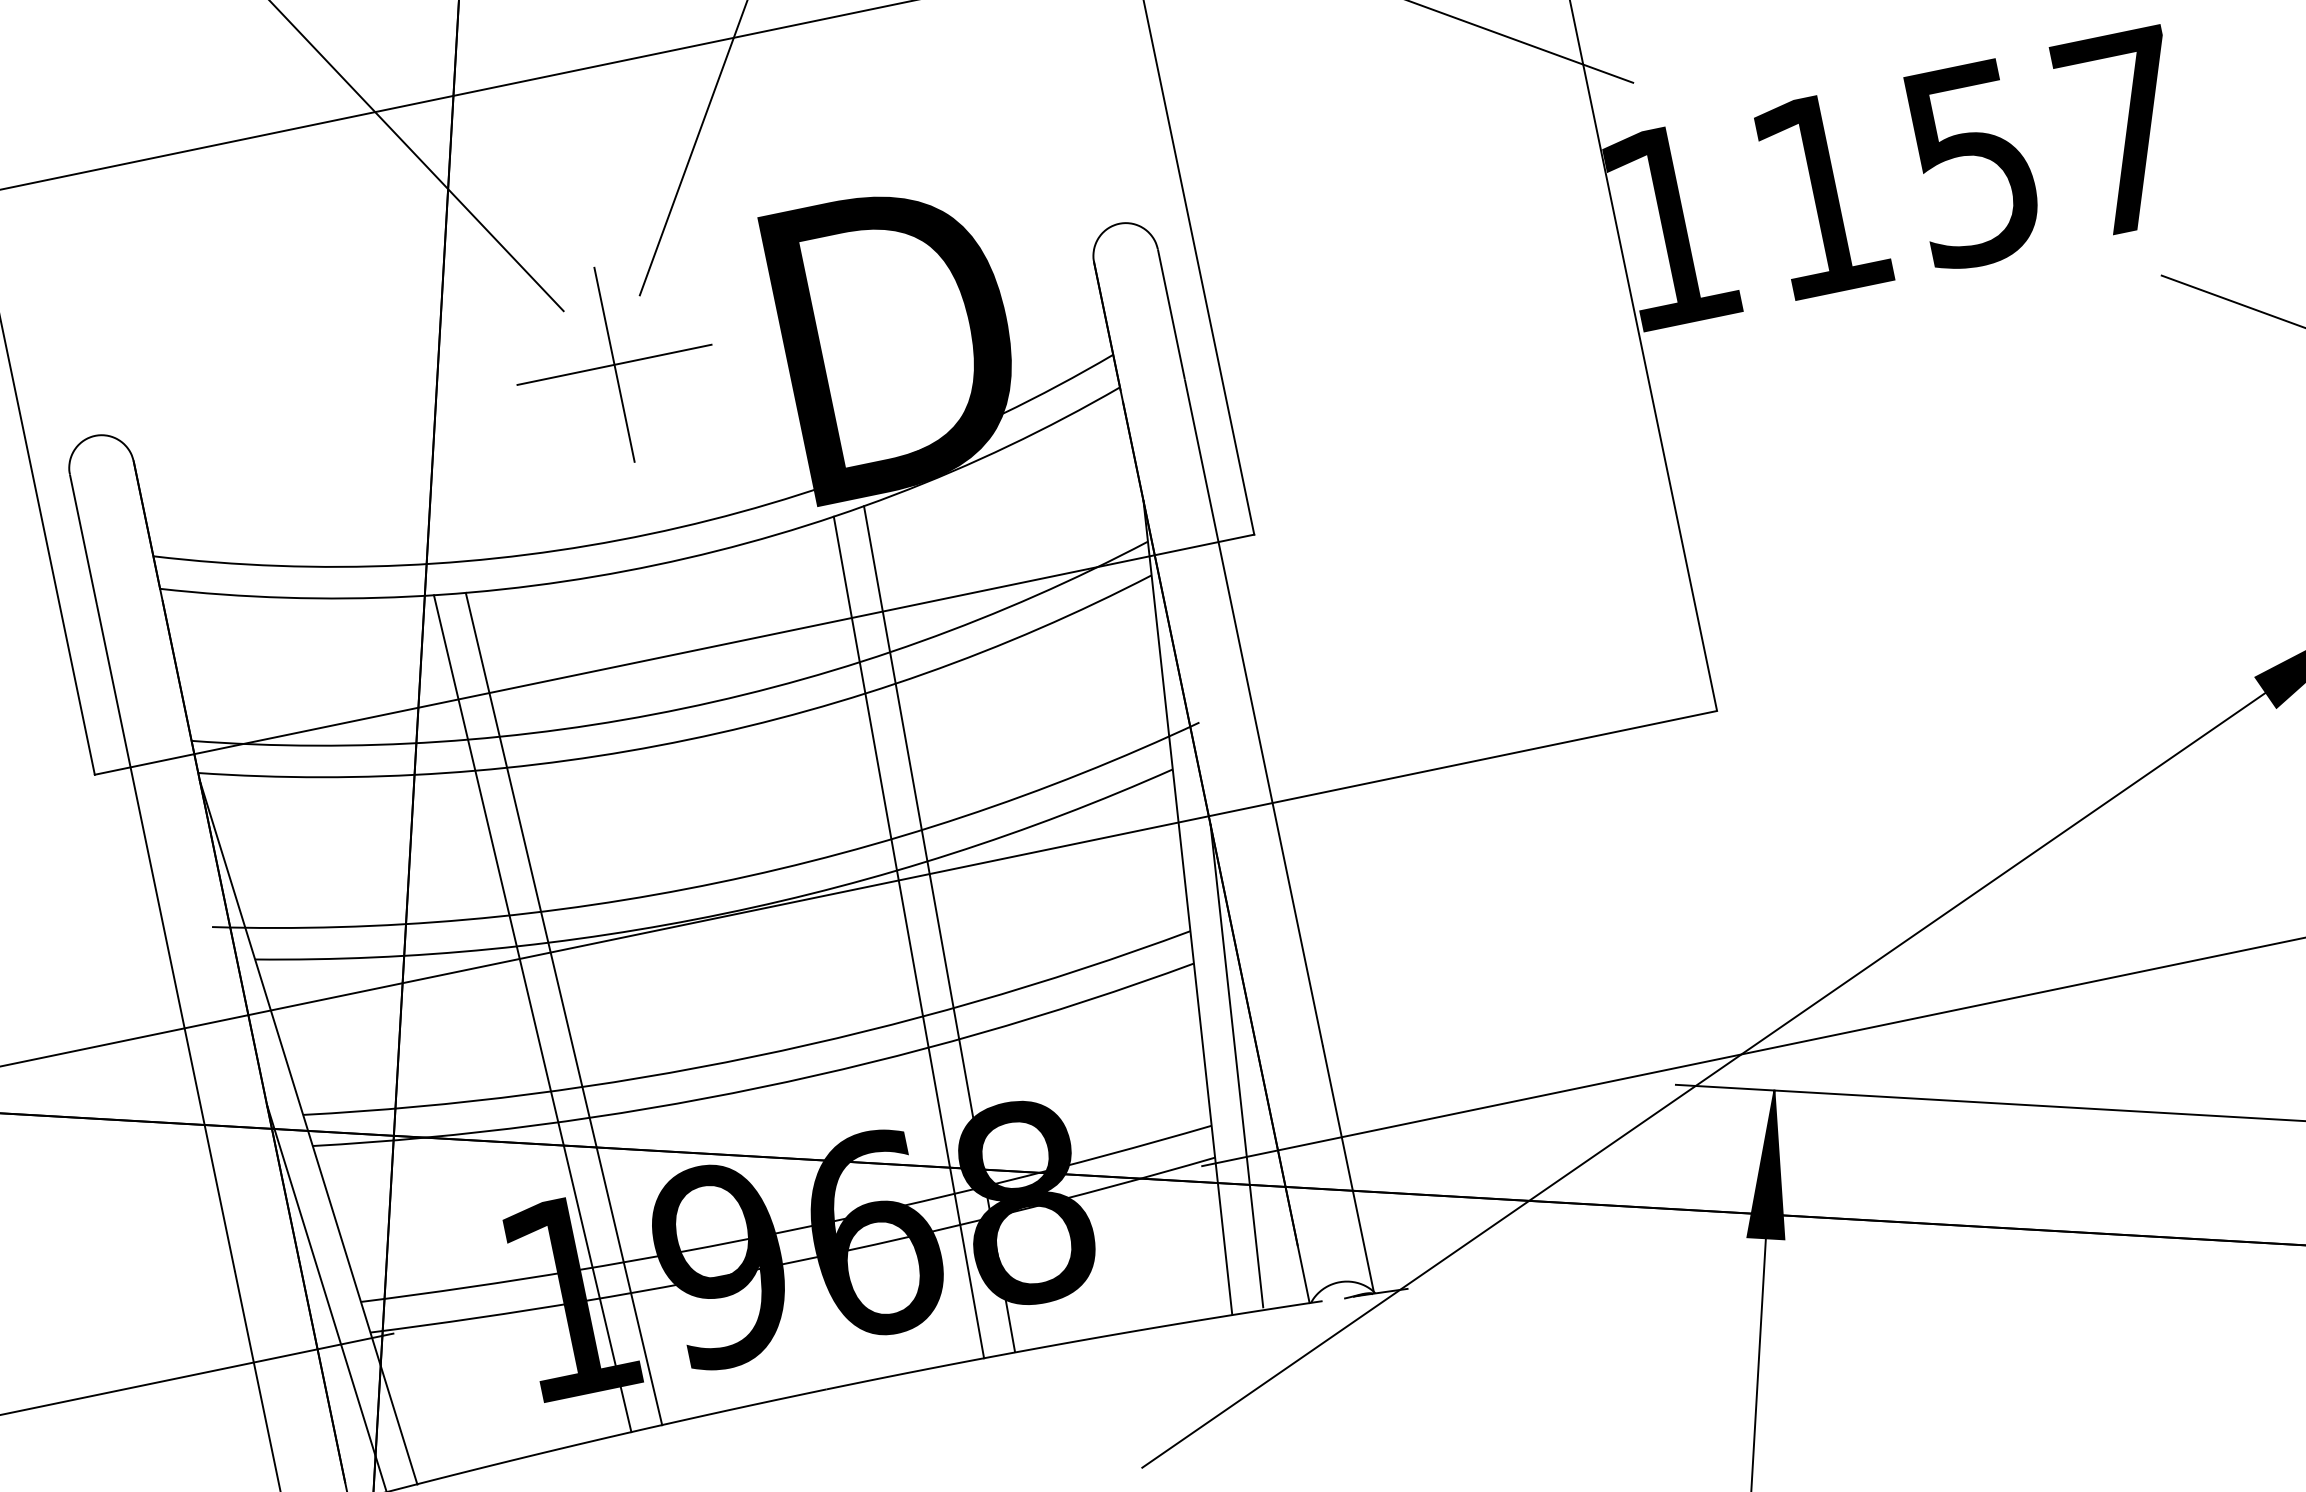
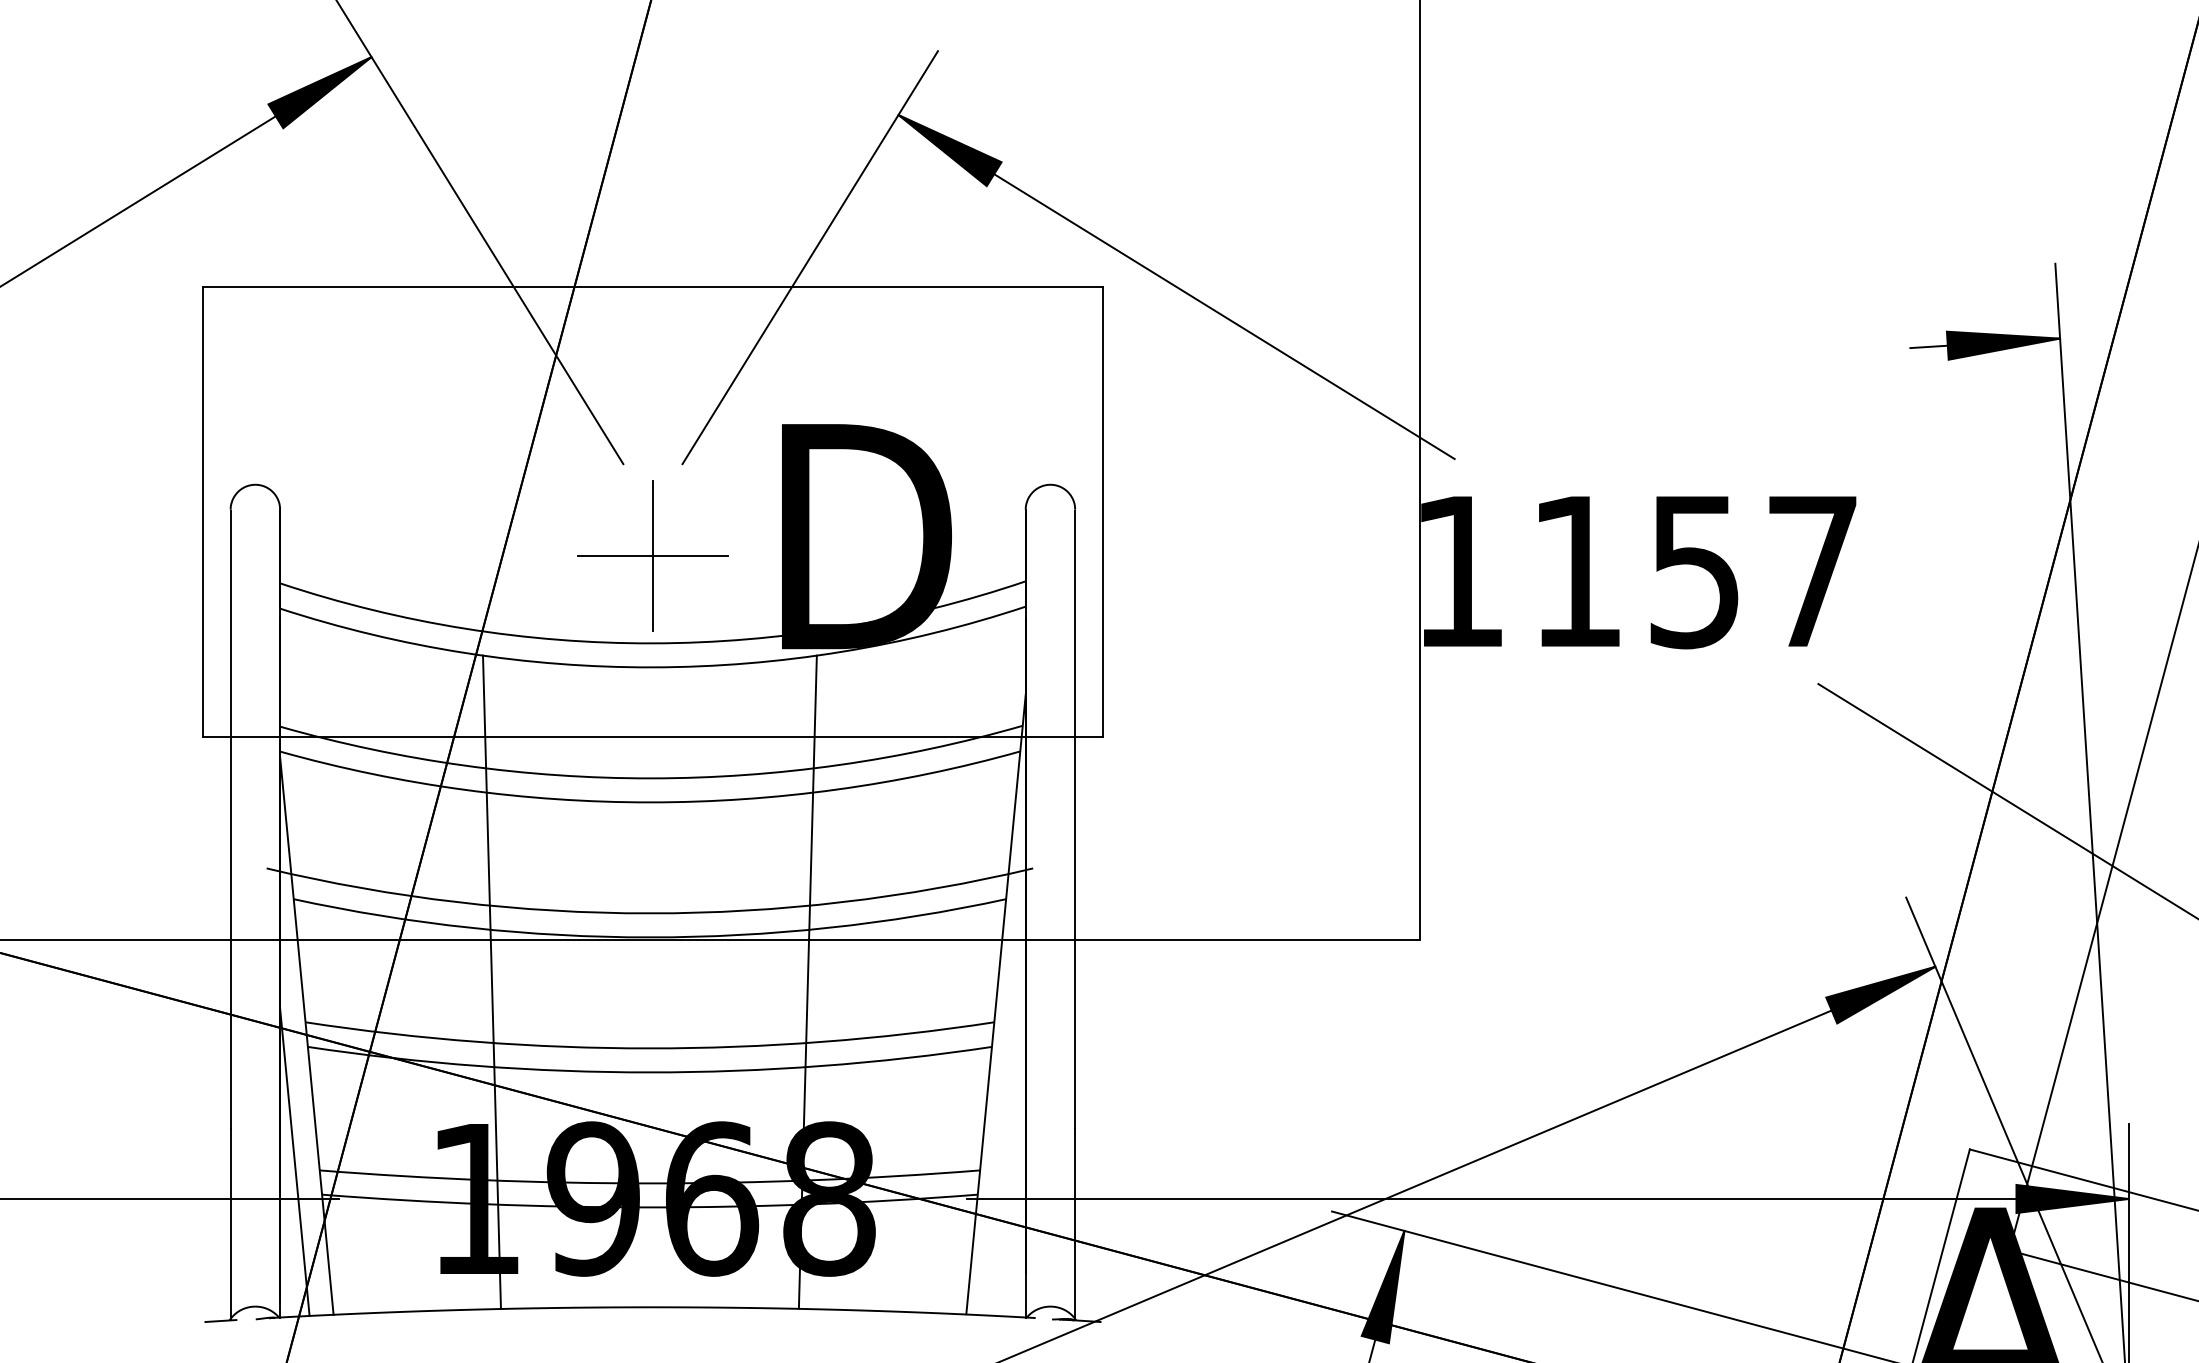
part: (613, 364) -> (652, 555), moved
line: (908, 937) -> (783, 983), removed
line: (563, 1008) -> (515, 983), removed
line: (1235, 1065) -> (1007, 1129), removed

